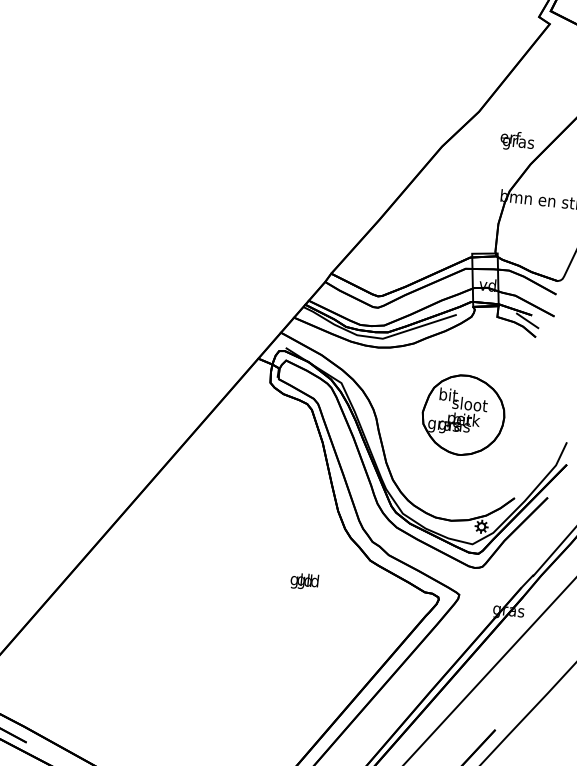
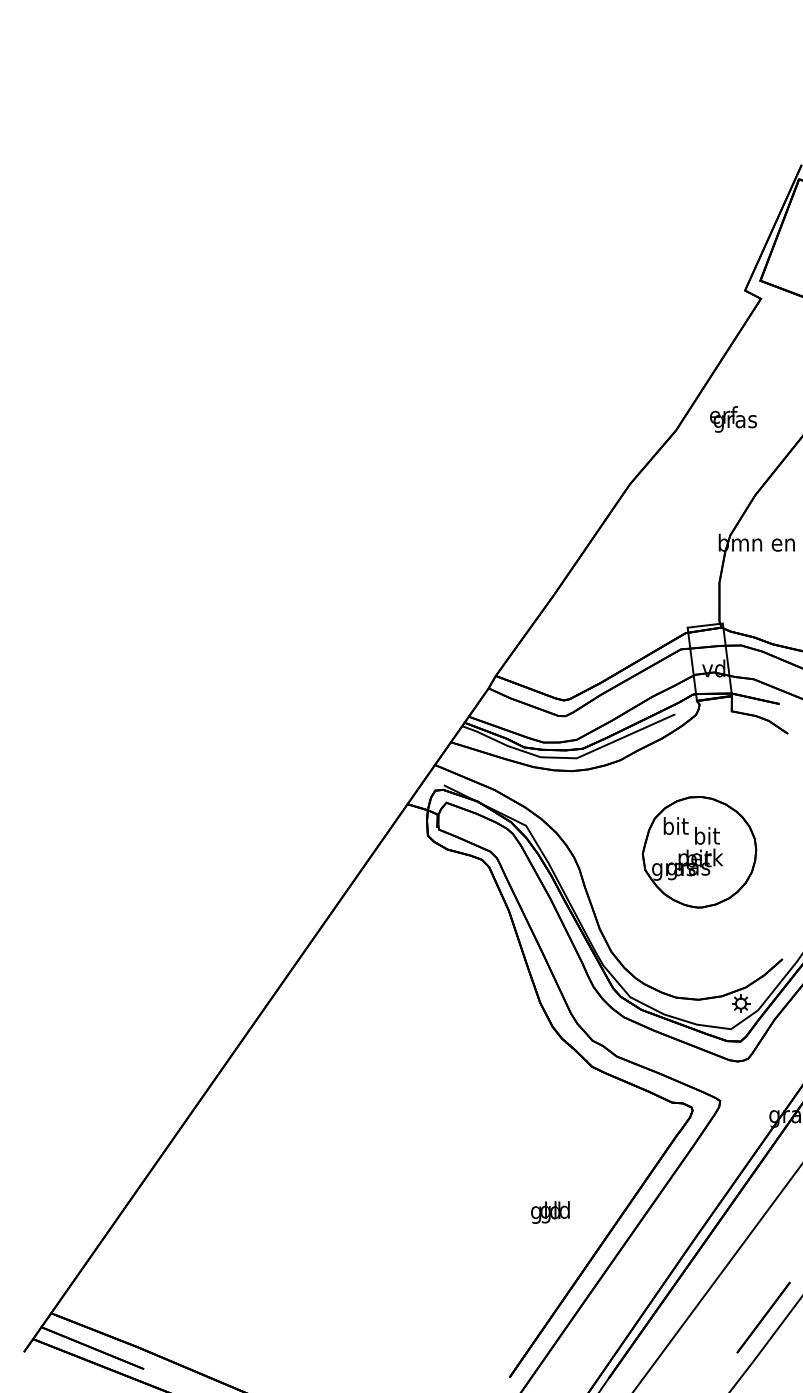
text: (517, 141) -> (733, 419), moved
line: (527, 320) -> (773, 711), removed
text: (469, 403) -> (706, 835), sloot -> bit
text: (304, 581) -> (550, 1212), moved

